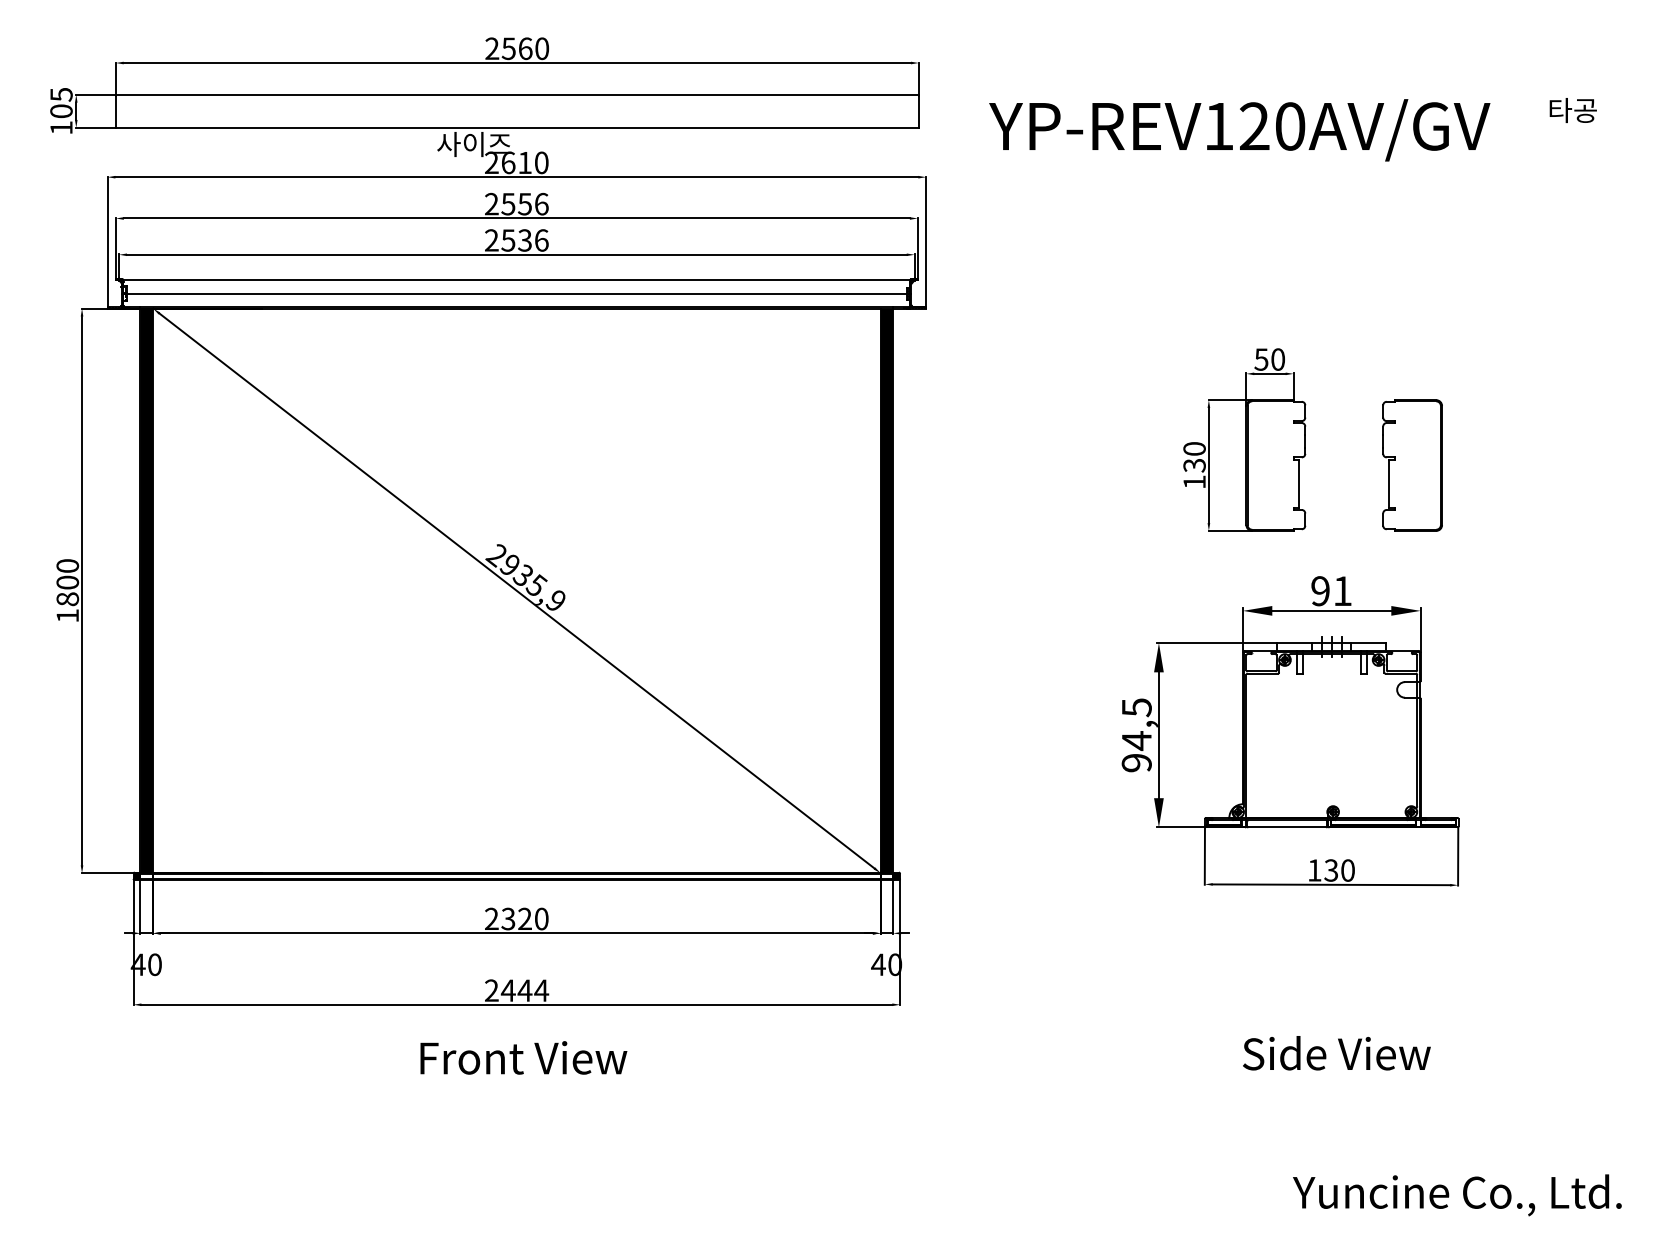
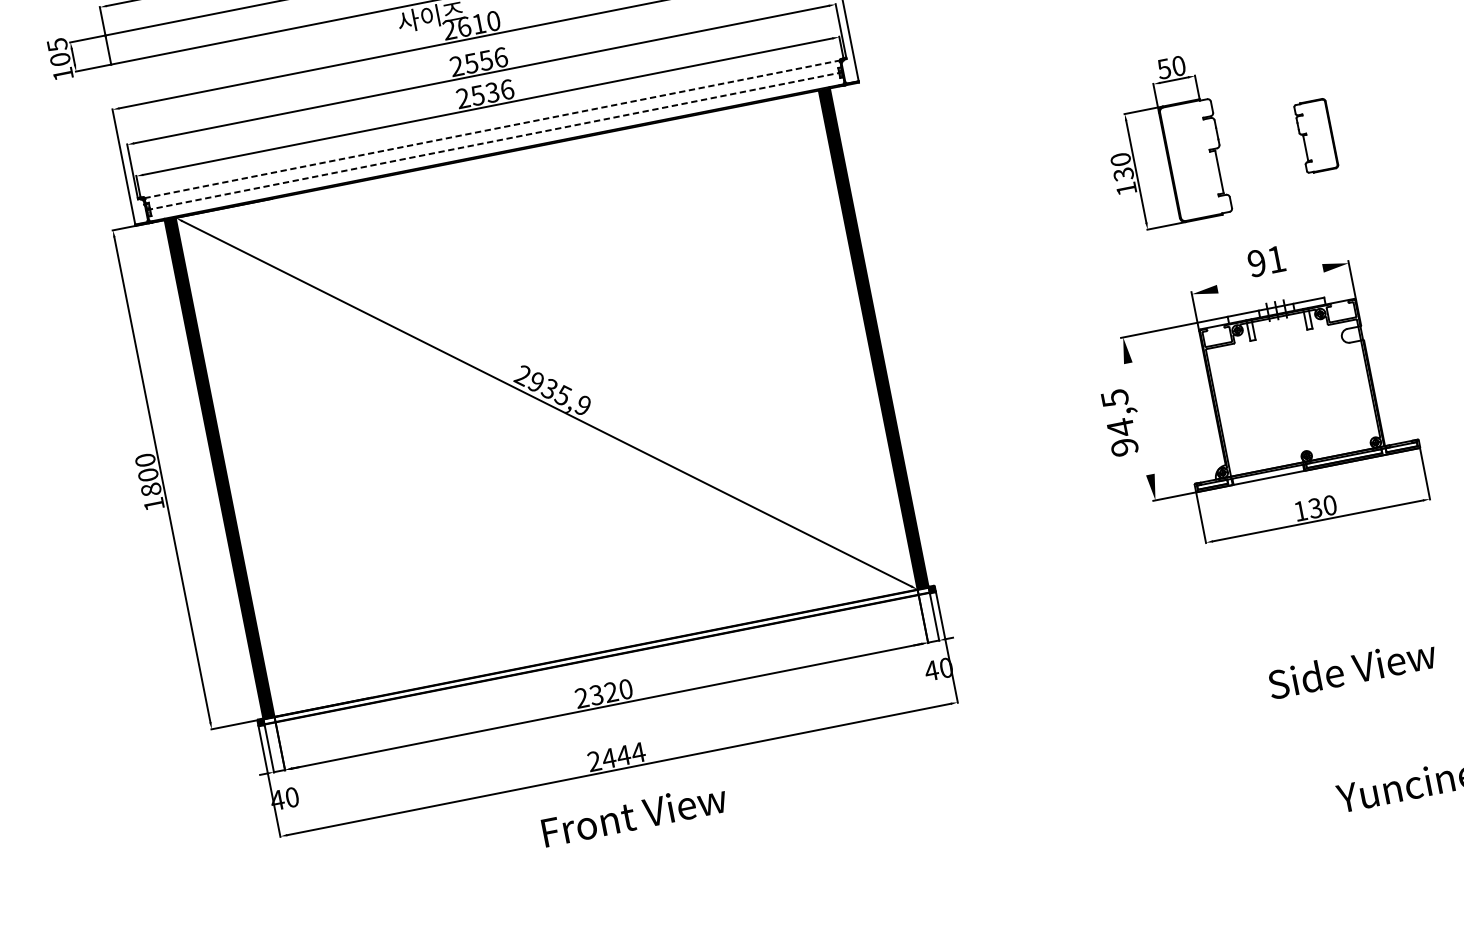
line: (516, 280) -> (492, 129), solid -> dashed
line: (517, 293) -> (495, 140), solid -> dashed
part: (1412, 465) -> (1316, 136), size x0.6
line: (1331, 610) -> (1270, 278), removed
line: (1158, 735) -> (1139, 419), removed

